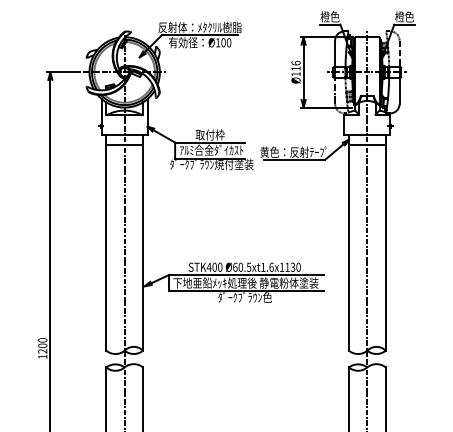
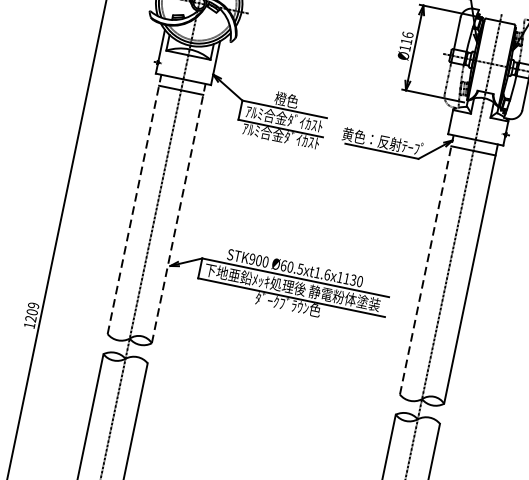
text: (209, 134) -> (285, 99), 取付枠 -> 橙色
text: (211, 164) -> (280, 135), ﾀﾞｰｸﾌﾞﾗｳﾝ焼付塗装 -> ｱﾙﾐ合金ﾀﾞｲｶｽﾄ
line: (106, 243) -> (134, 204), solid -> dashed
line: (143, 243) -> (179, 214), solid -> dashed
line: (349, 243) -> (427, 265), solid -> dashed
text: (208, 266) -> (251, 258), STK400 -> STK900
text: (42, 340) -> (33, 305), 1200 -> 1209

